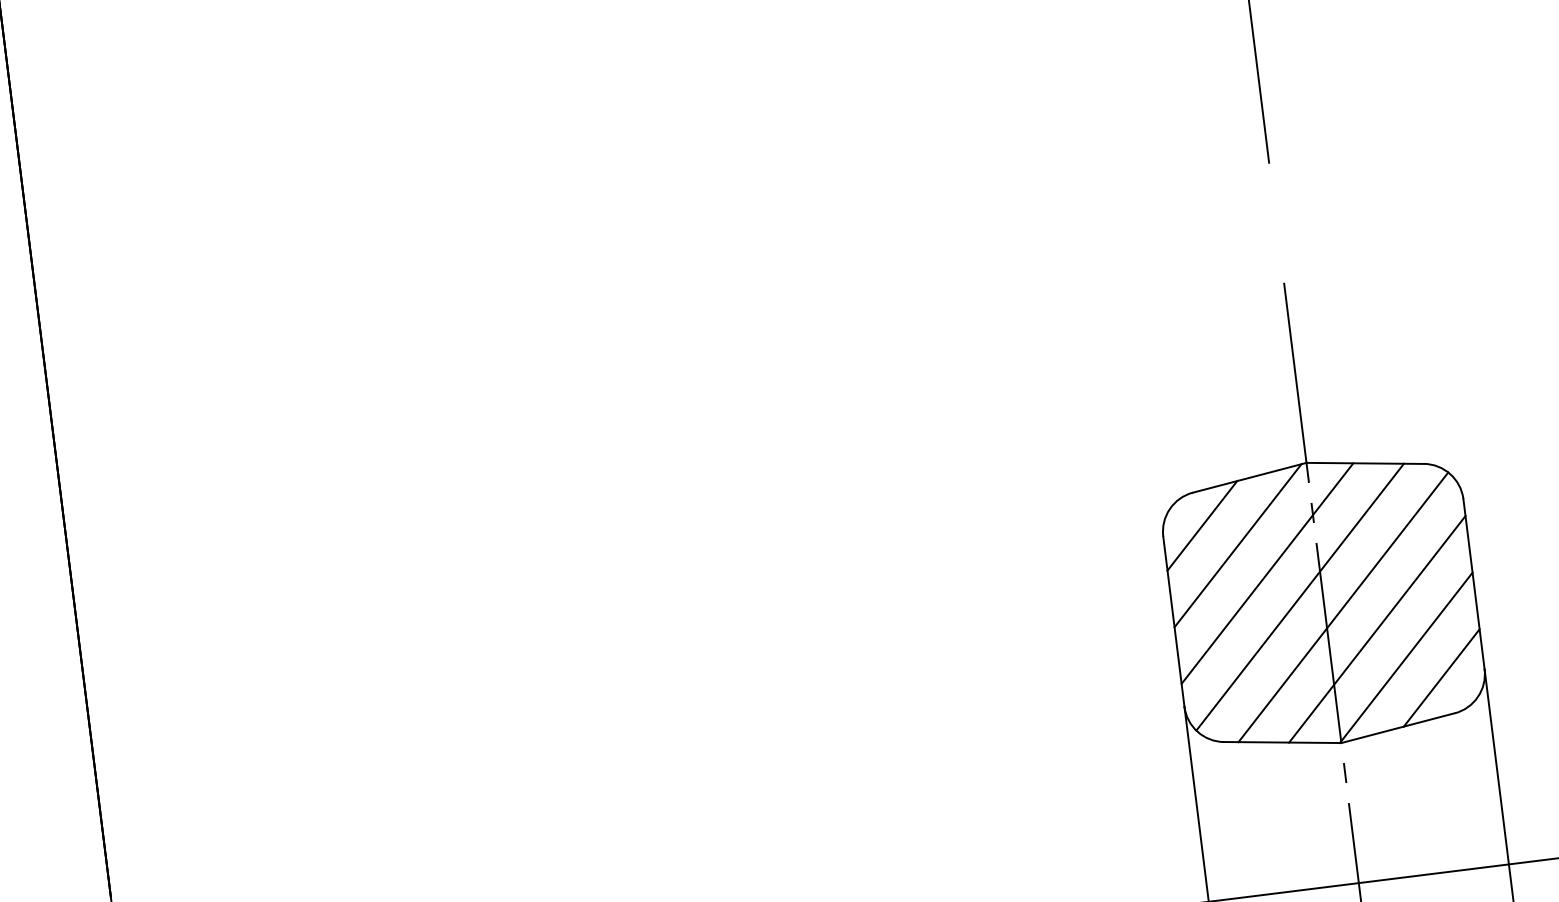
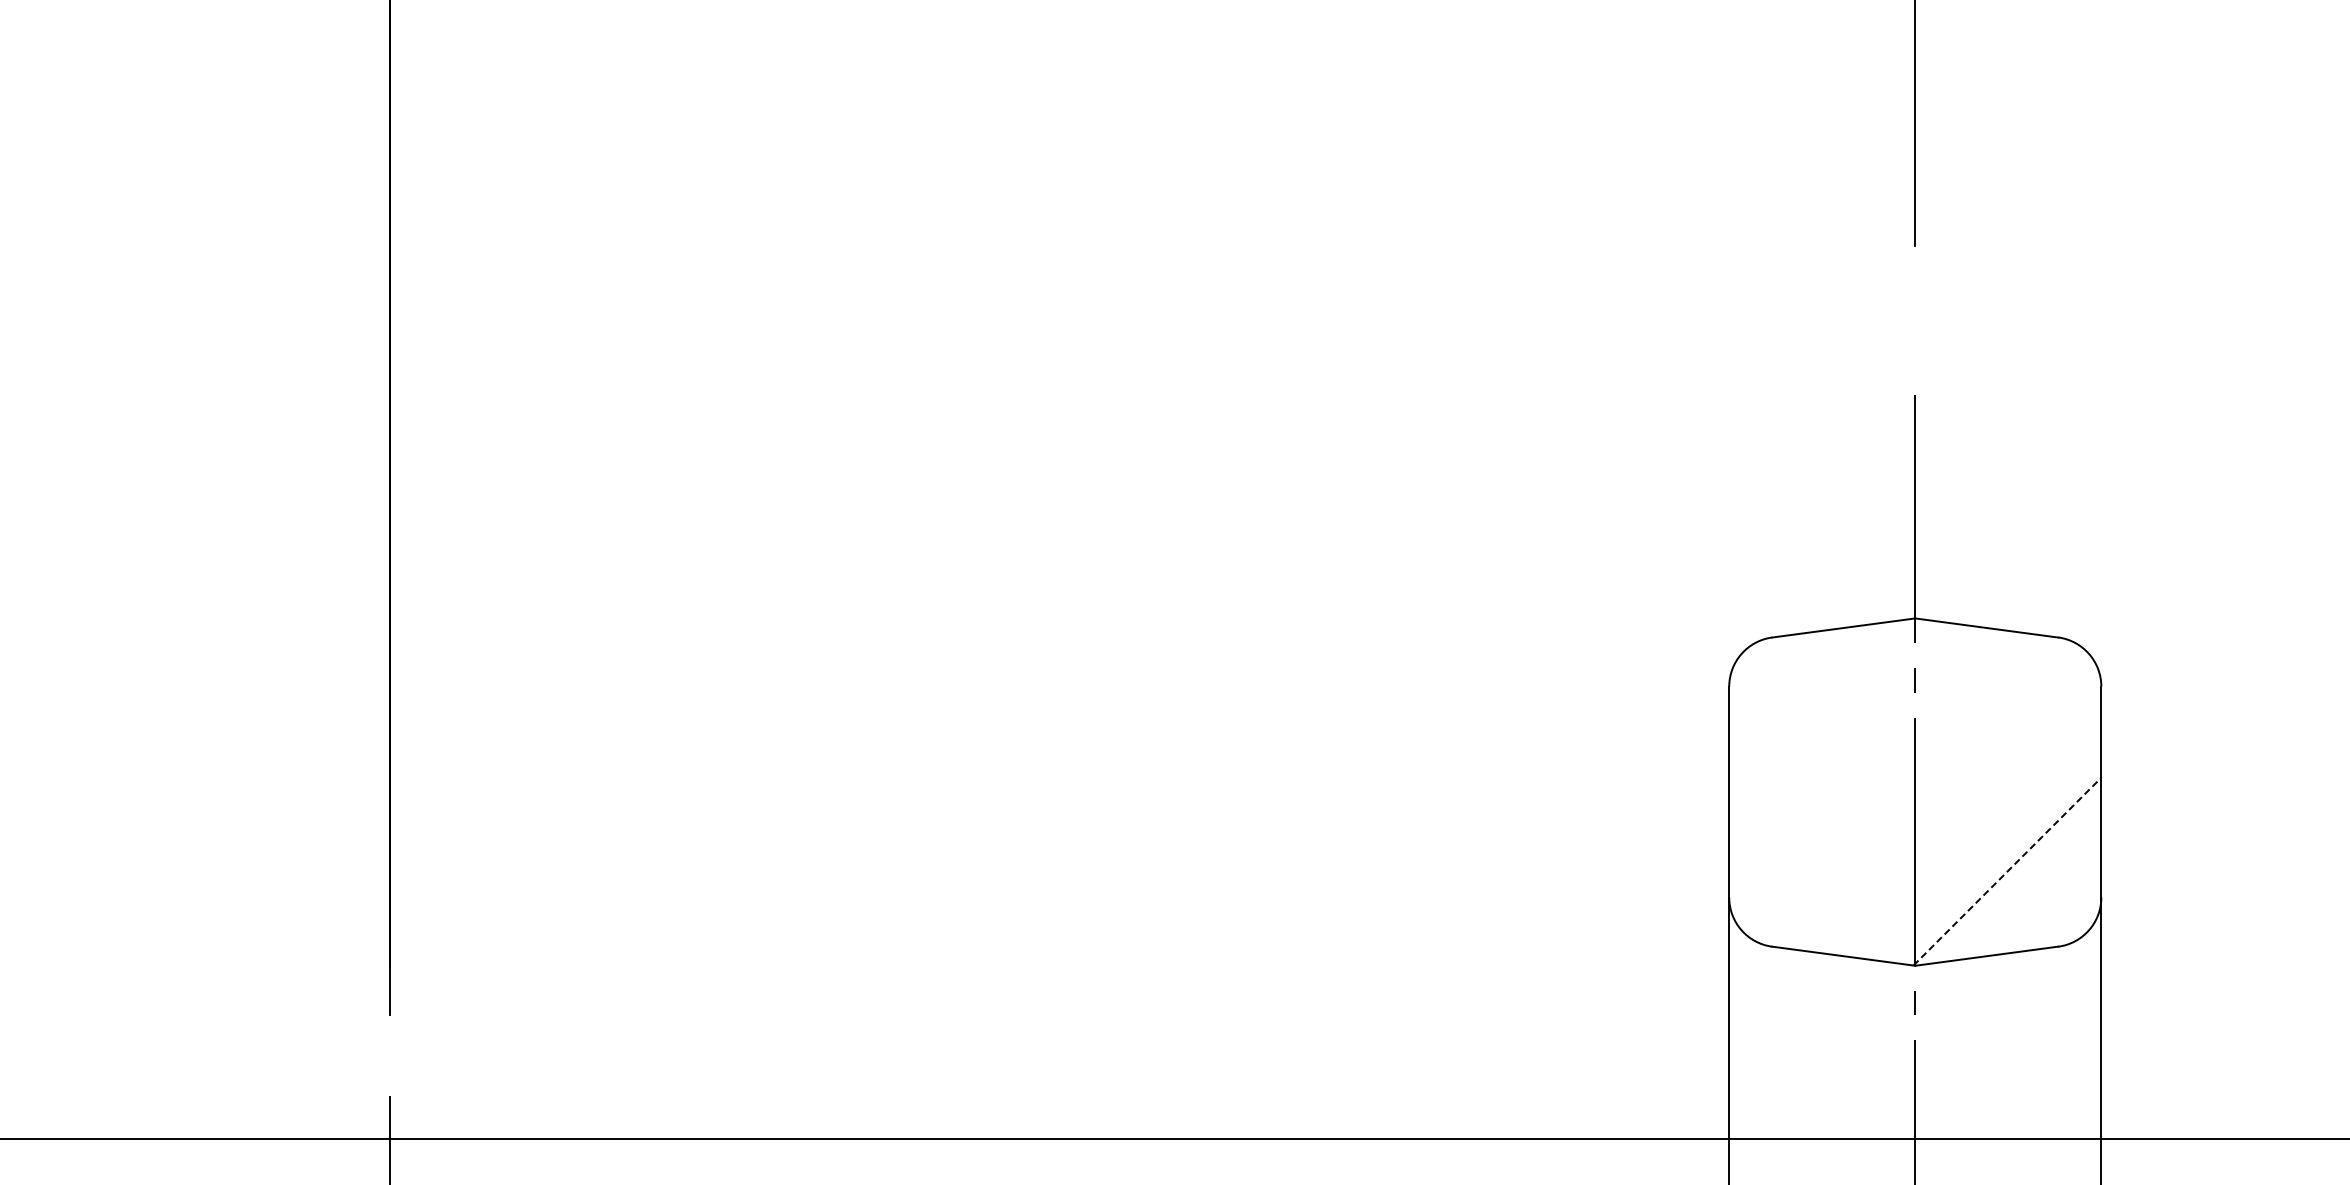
line: (1202, 525) -> (1778, 679), removed
line: (1237, 546) -> (1818, 709), removed
line: (1267, 573) -> (1850, 747), removed
line: (1300, 597) -> (1887, 781), removed
line: (1342, 607) -> (1937, 800), removed
line: (1377, 629) -> (1976, 832), removed
line: (1406, 657) -> (2007, 871), solid -> dashed
line: (1441, 677) -> (2047, 901), removed

